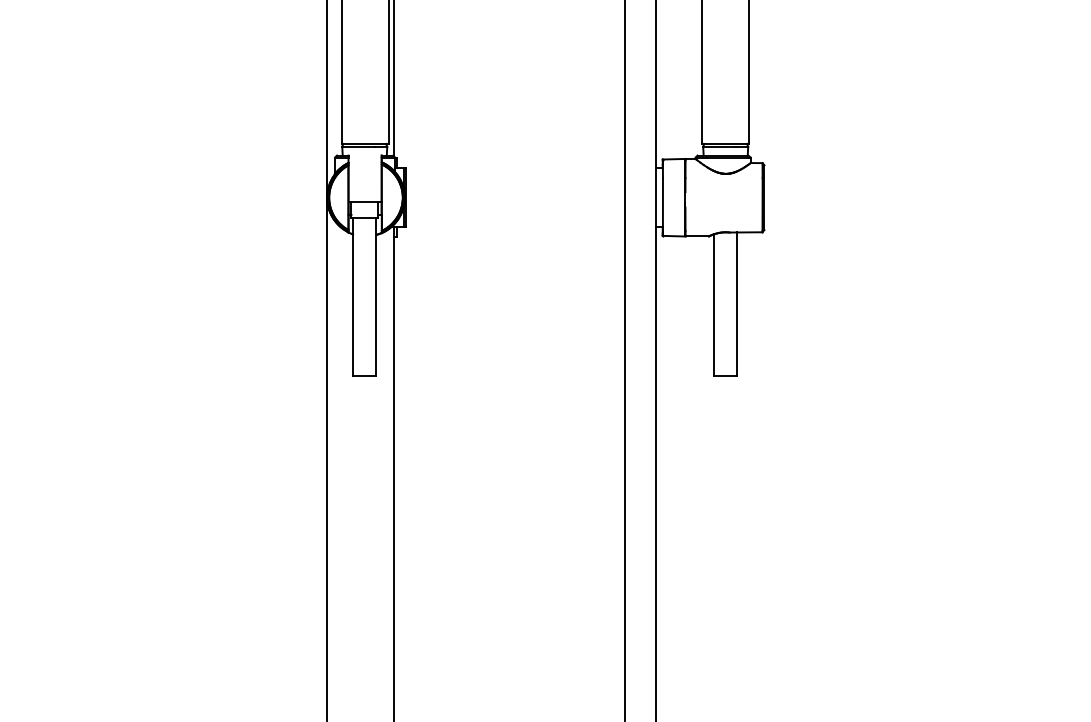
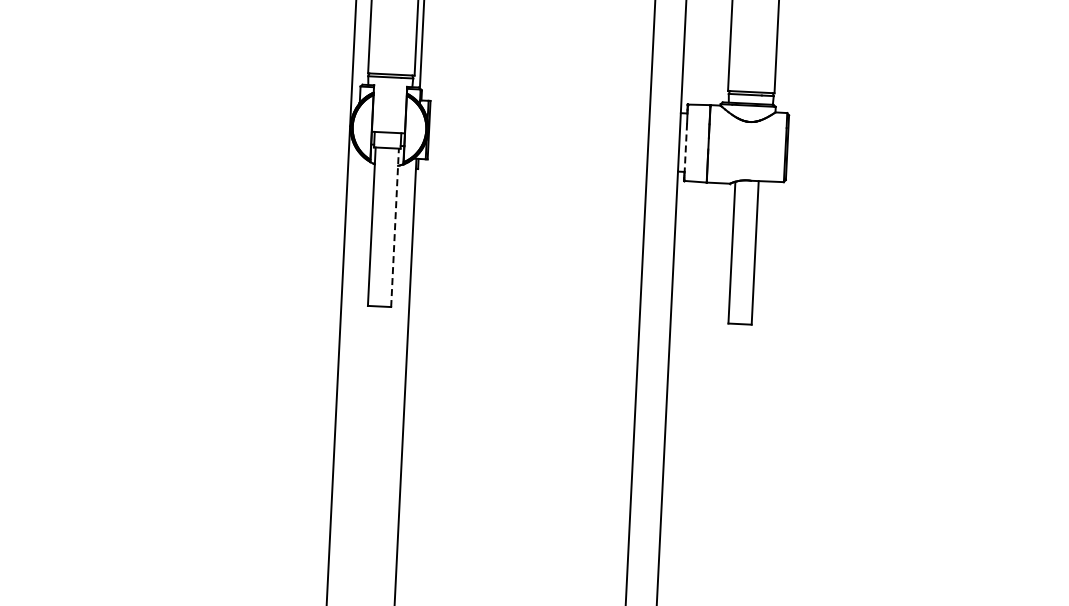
line: (662, 205) -> (685, 150), solid -> dashed
line: (376, 296) -> (395, 227), solid -> dashed

